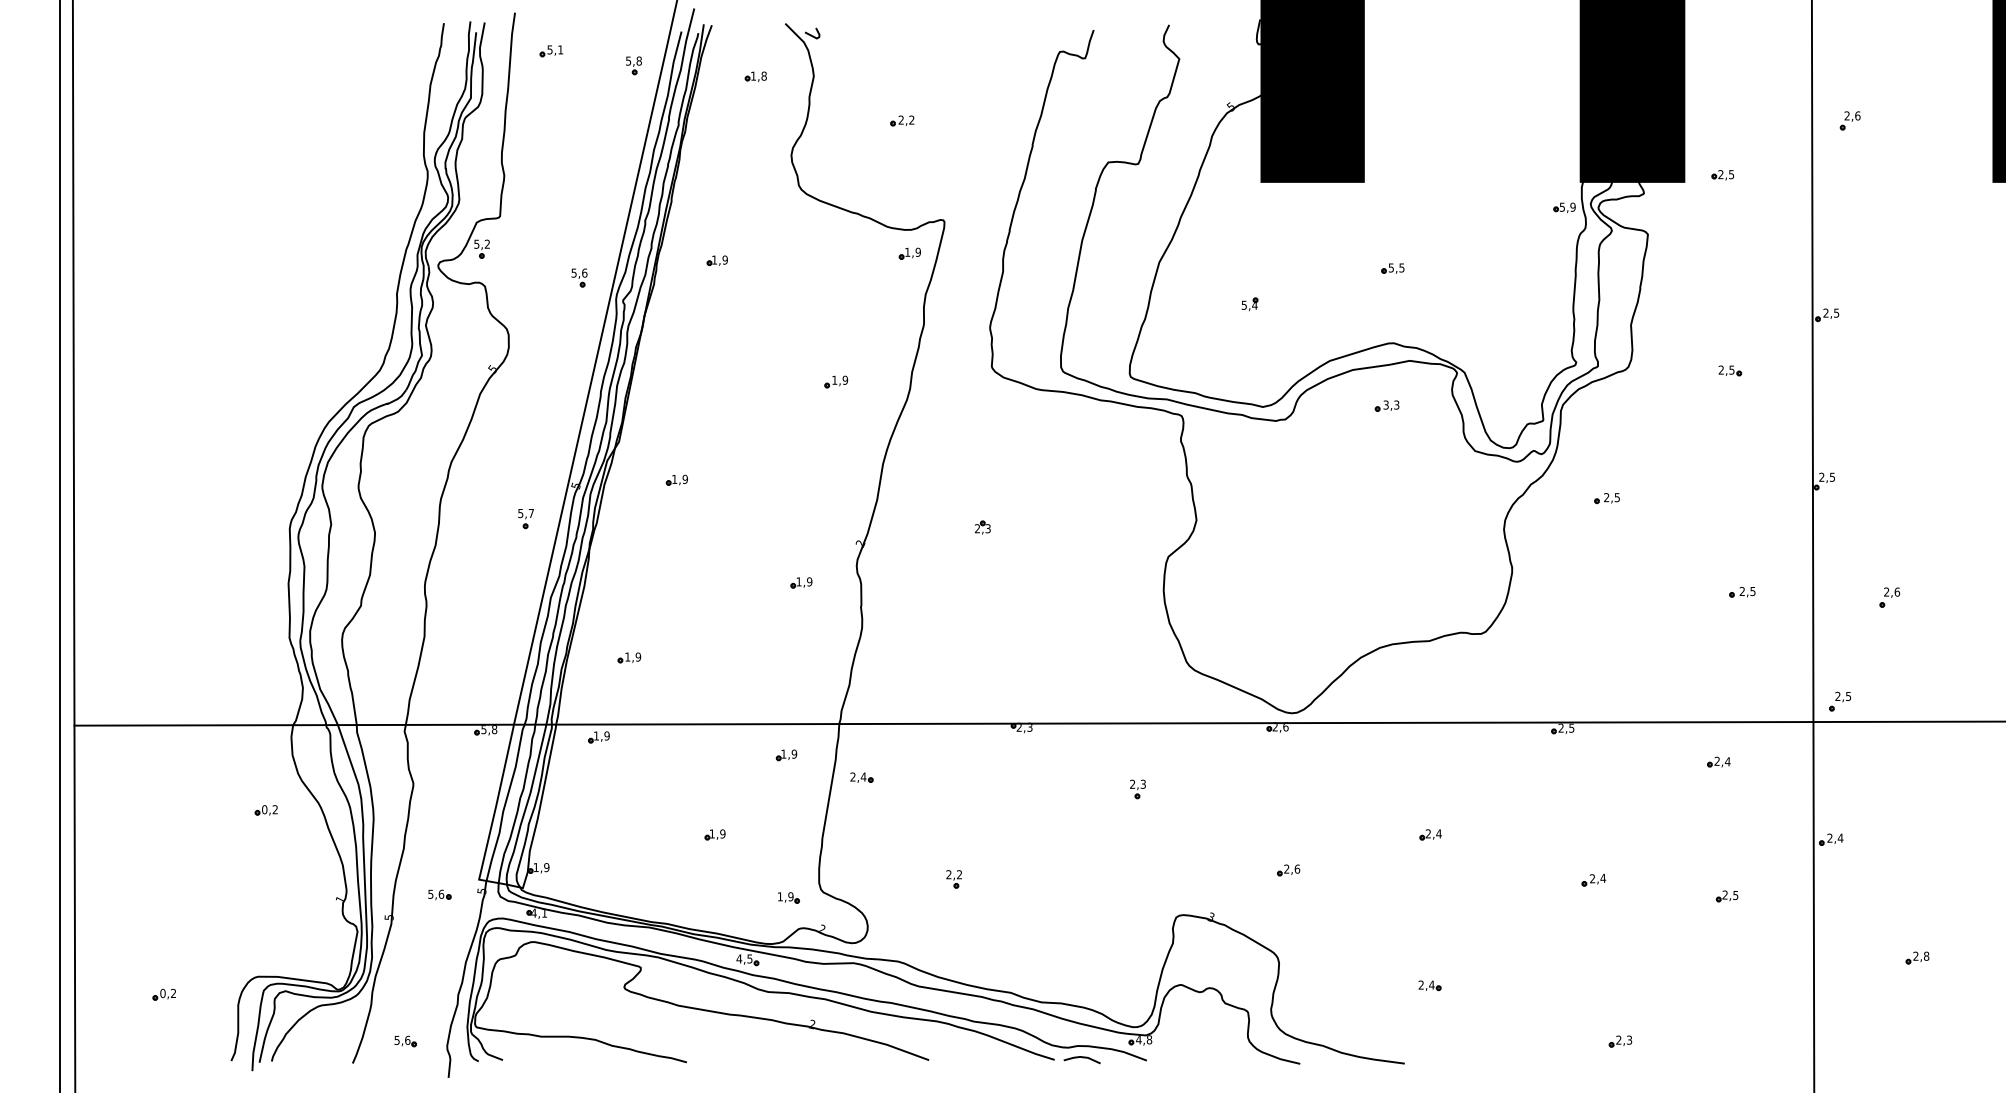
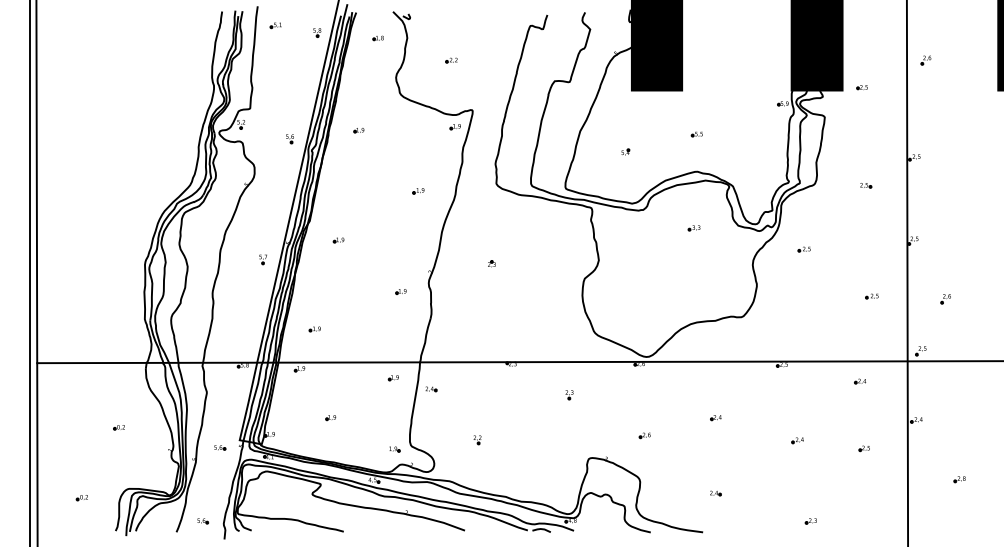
part: (1385, 406) -> (693, 228), moved
part: (264, 810) -> (118, 427), moved
part: (714, 836) -> (330, 418), moved

